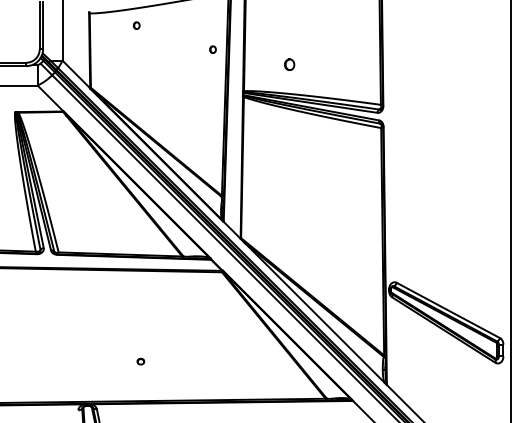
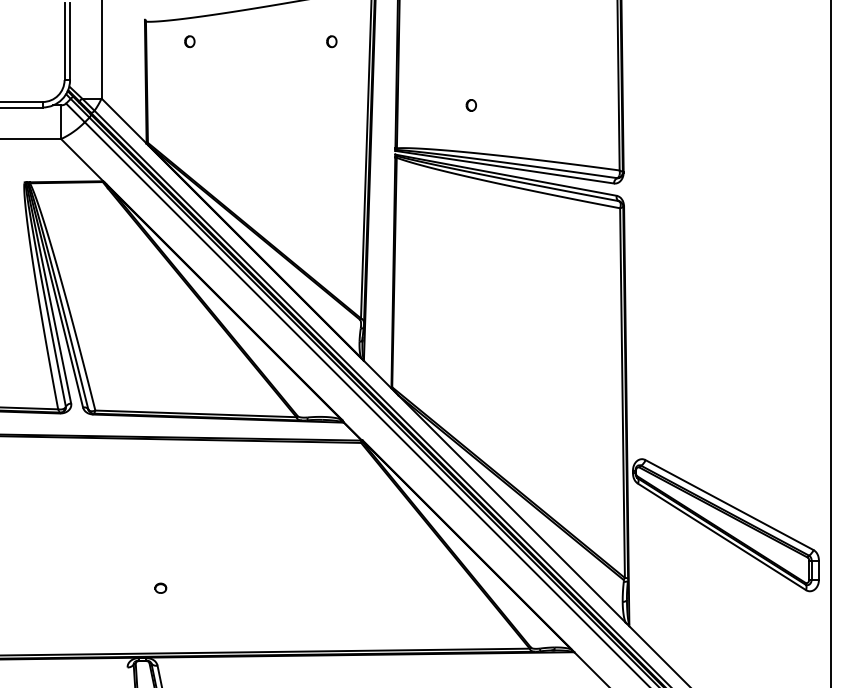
part: (136, 25) -> (189, 41), moved
part: (212, 49) -> (331, 41), moved
part: (289, 64) -> (470, 104), size x0.62
part: (140, 361) -> (160, 588), moved

